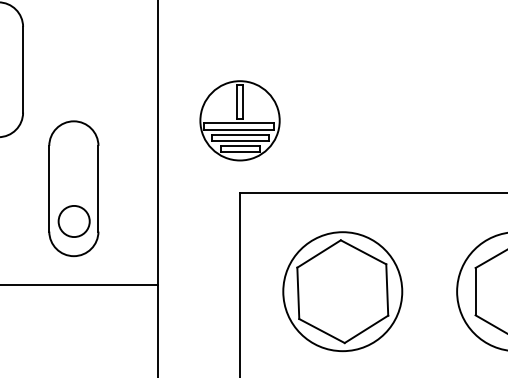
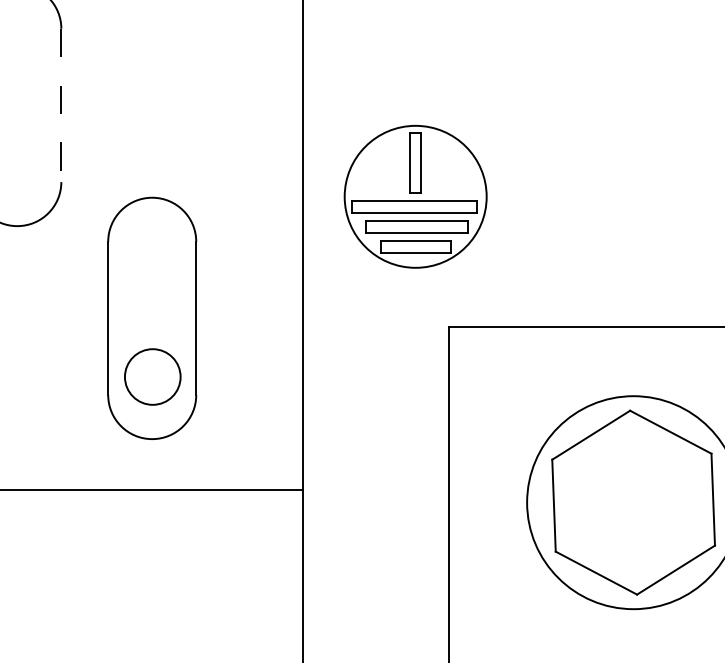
line: (23, 69) -> (62, 104), solid -> dashed
part: (239, 120) -> (414, 196), moved

